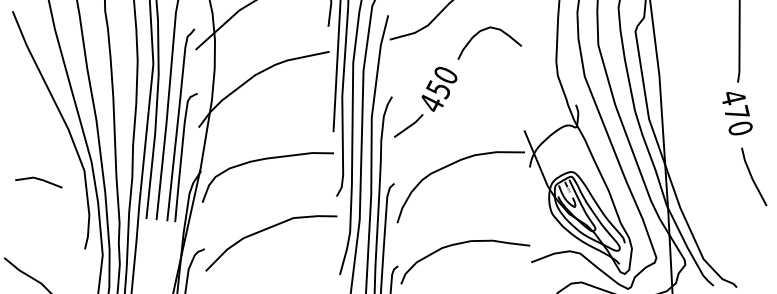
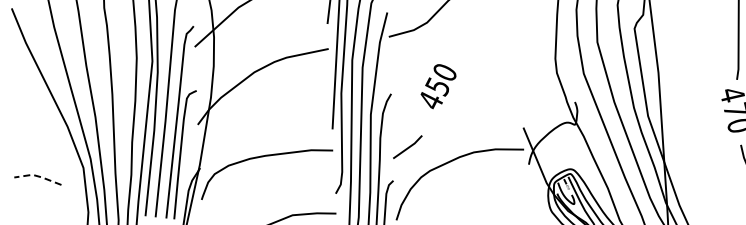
curve: (485, 30) -> (484, 27), removed
line: (409, 125) -> (408, 146), moved
line: (38, 179) -> (37, 176), solid -> dashed

